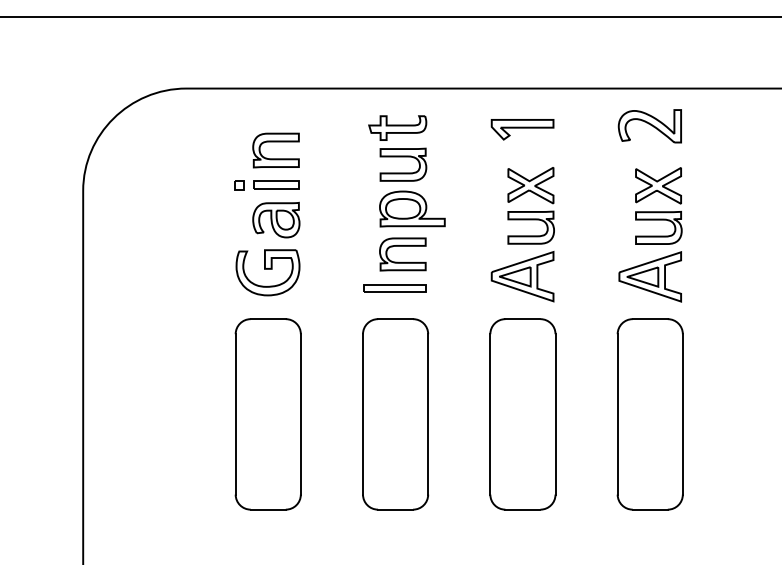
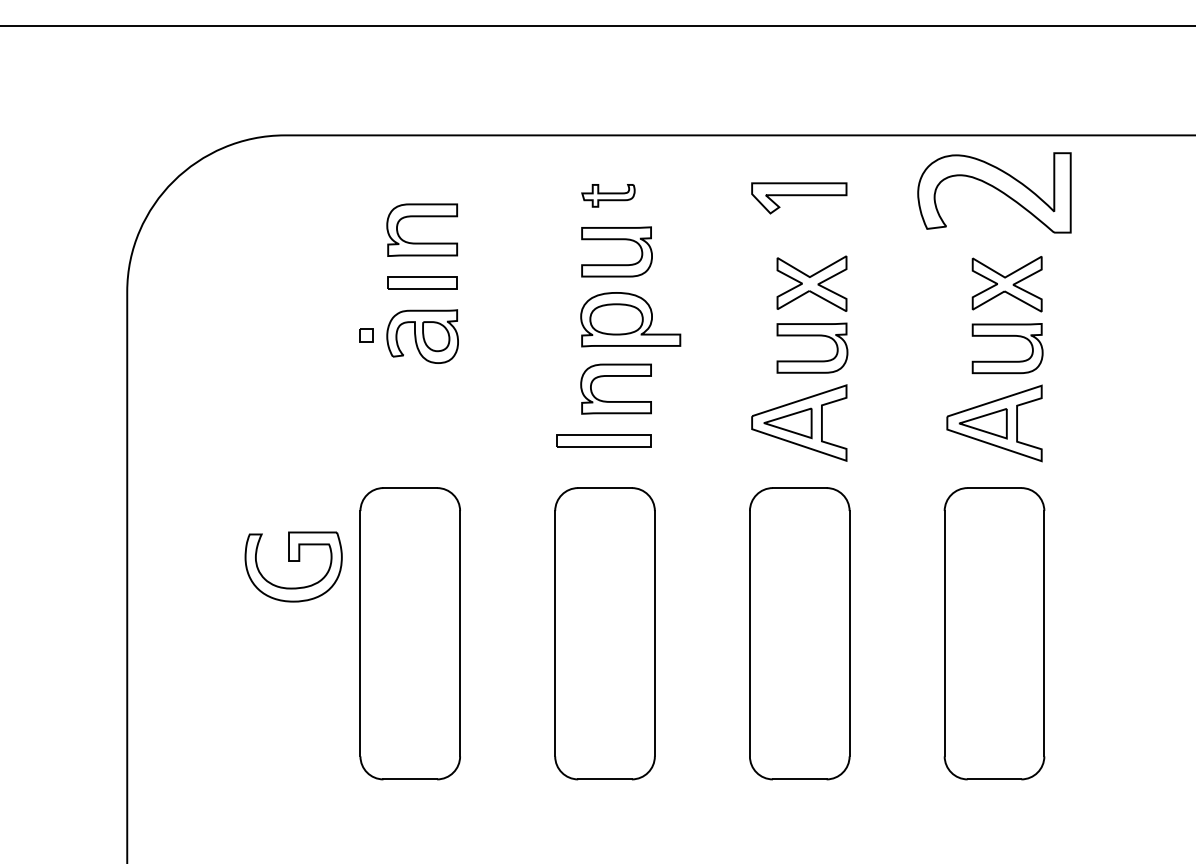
part: (649, 126) -> (993, 193), size x1.6
part: (397, 127) -> (607, 194), size x0.6
part: (239, 185) -> (366, 335), moved
part: (267, 272) -> (292, 566), moved

